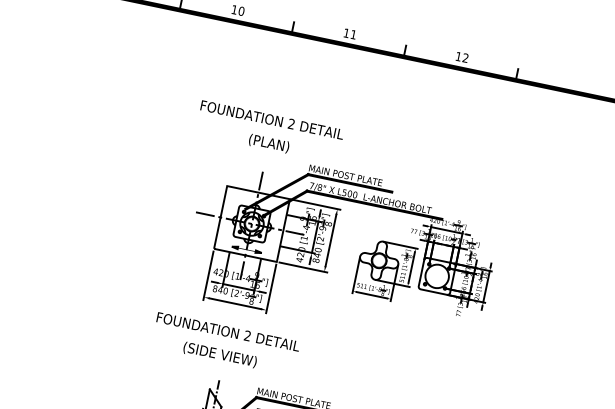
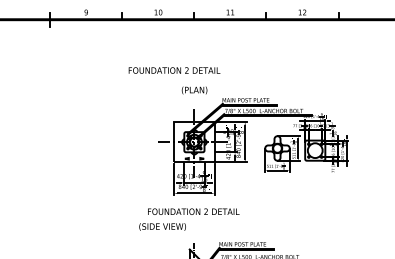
text: (272, 119) -> (174, 70), moved
text: (220, 354) -> (162, 226), moved

